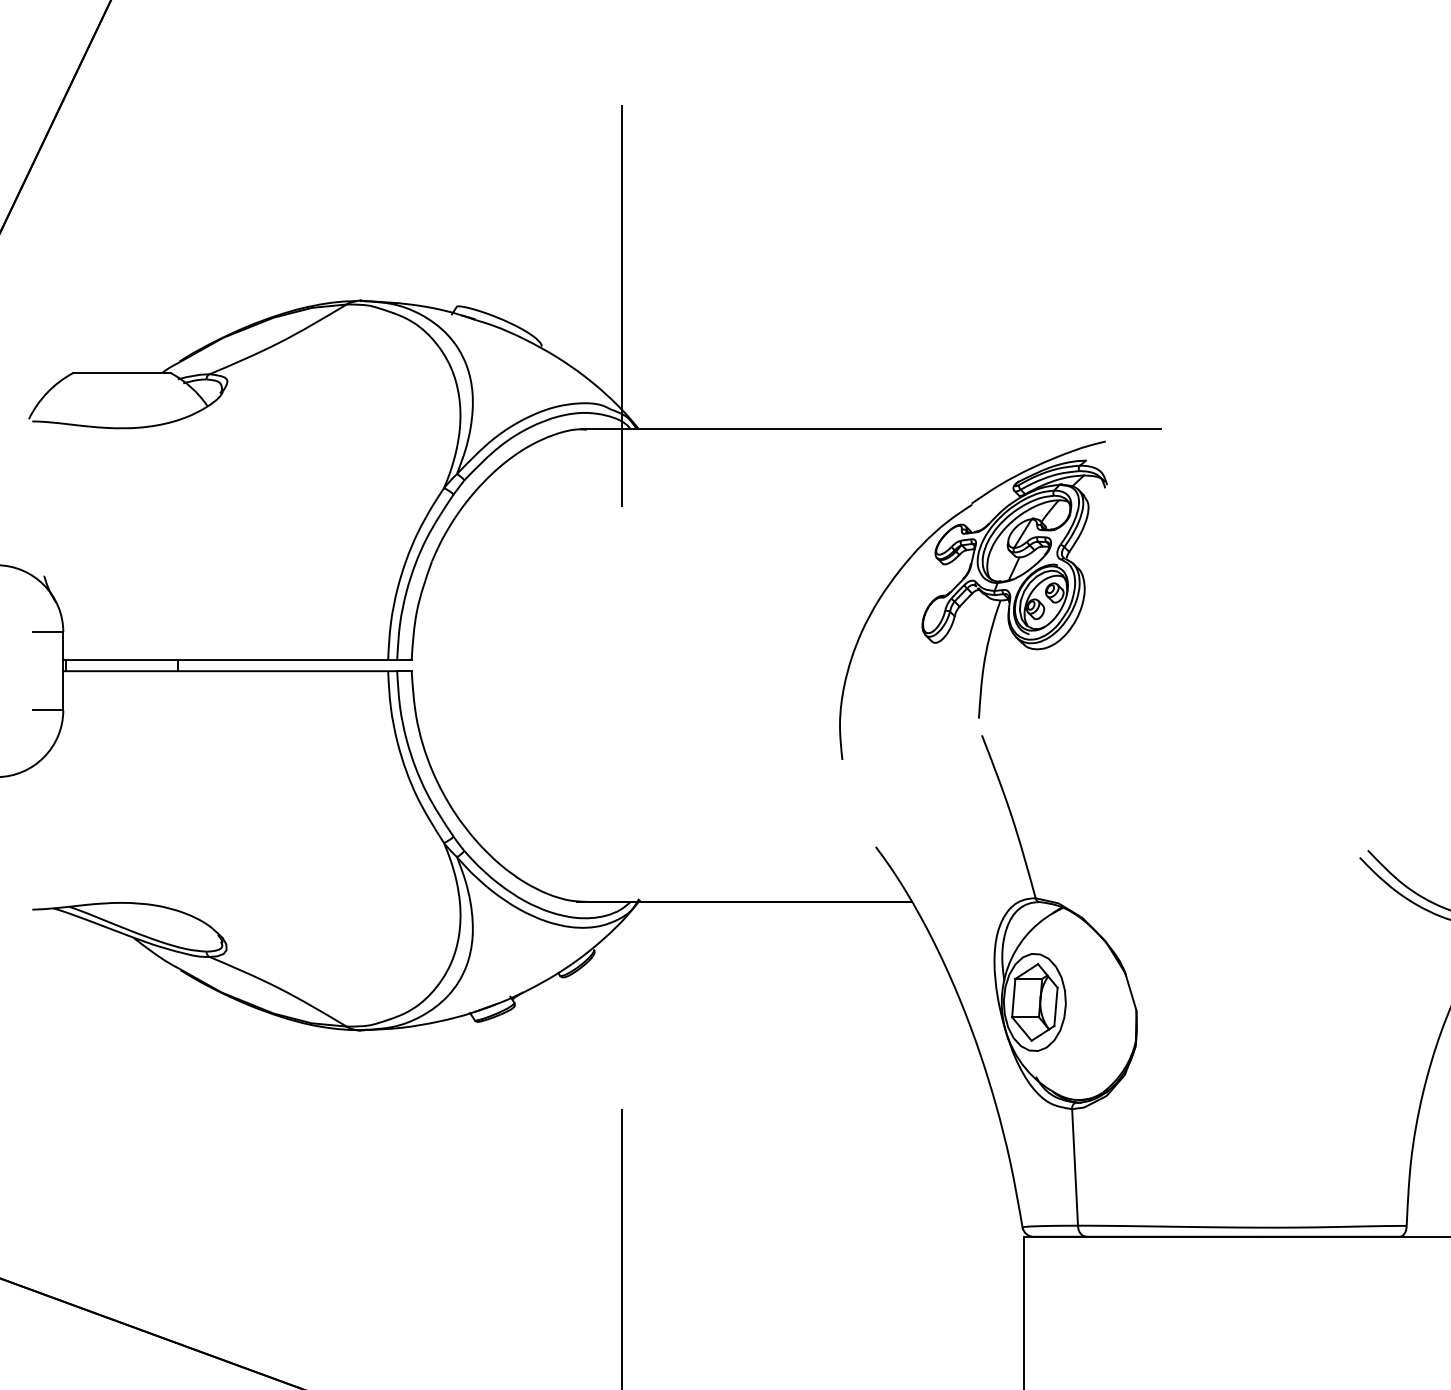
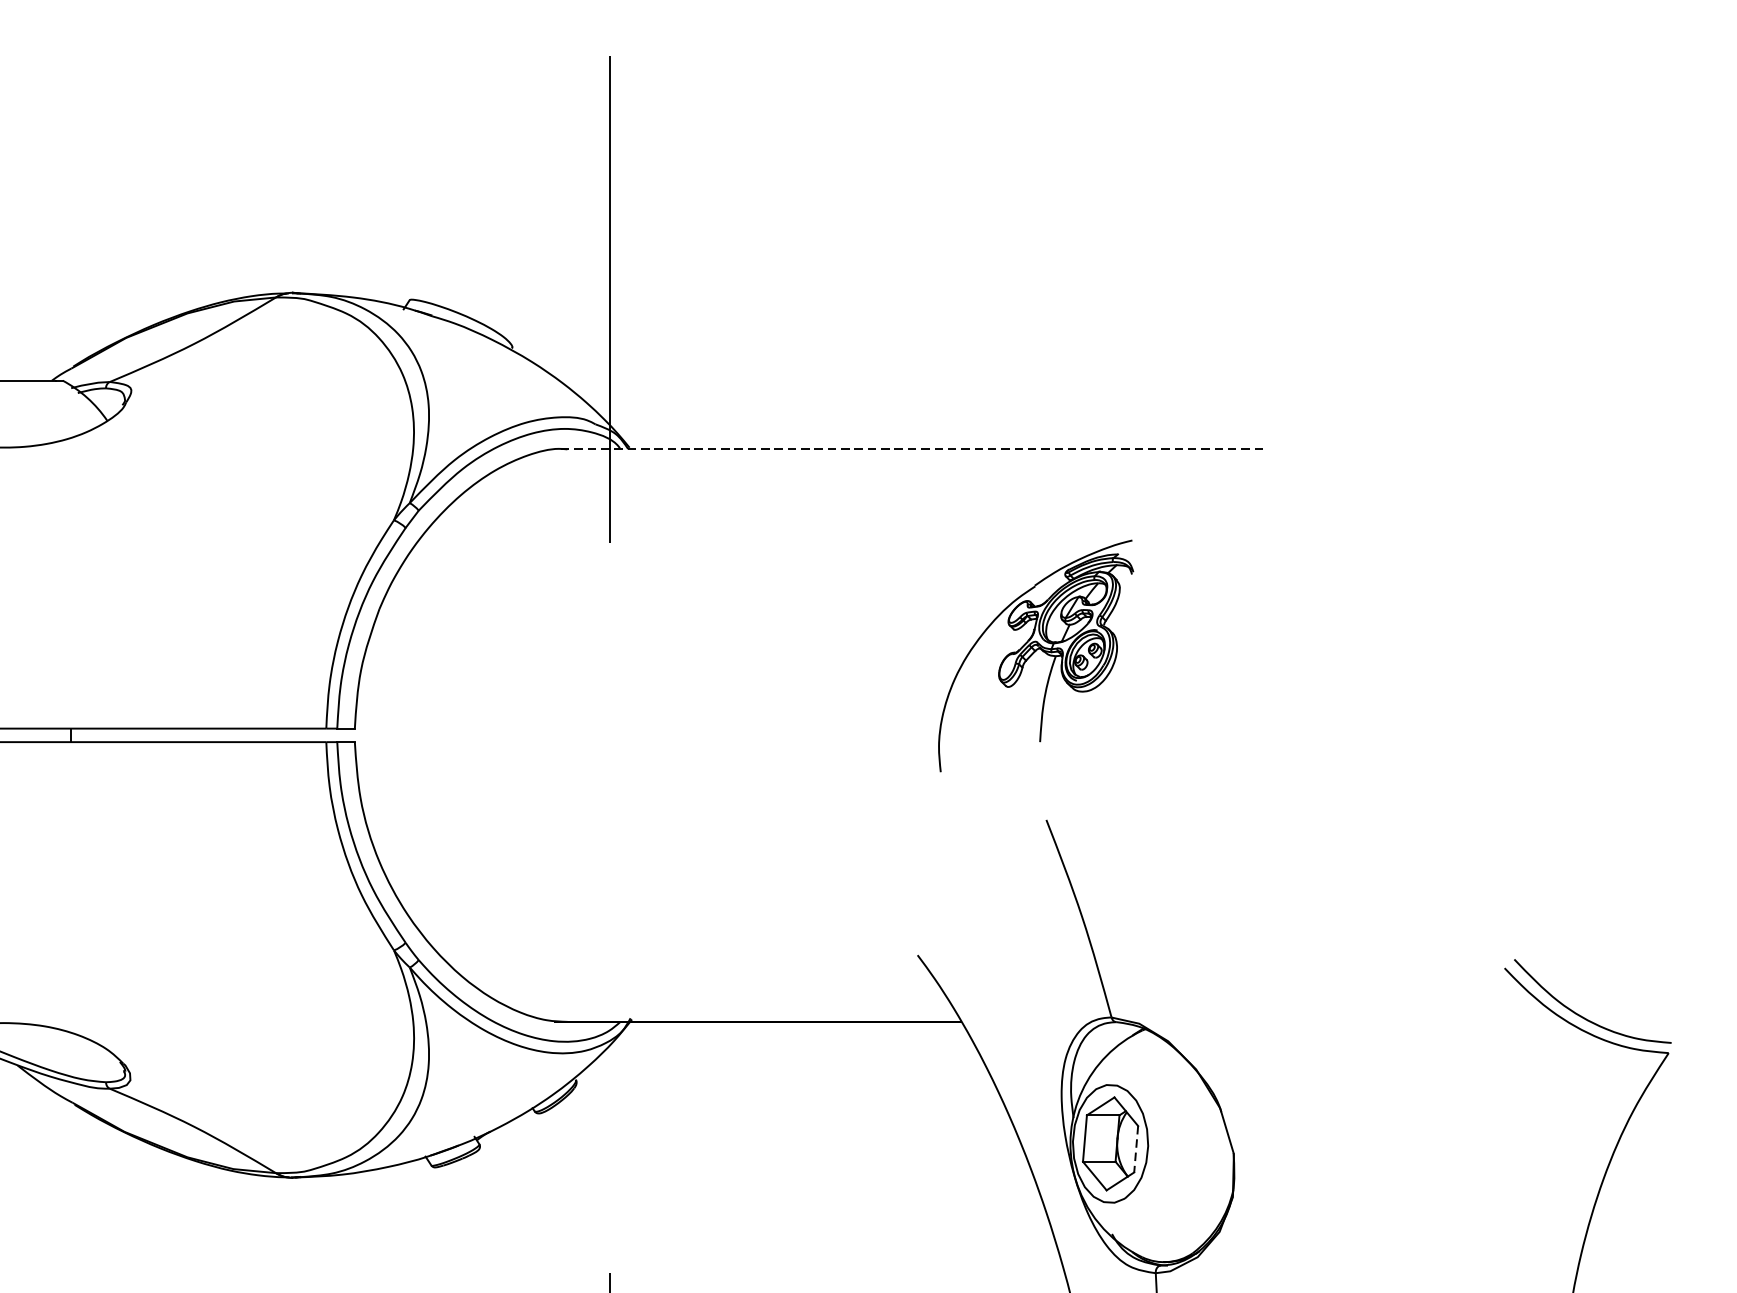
line: (871, 429) -> (912, 449), solid -> dashed
part: (973, 599) -> (1036, 655), size x0.6
line: (1055, 1007) -> (1135, 1149), solid -> dashed

